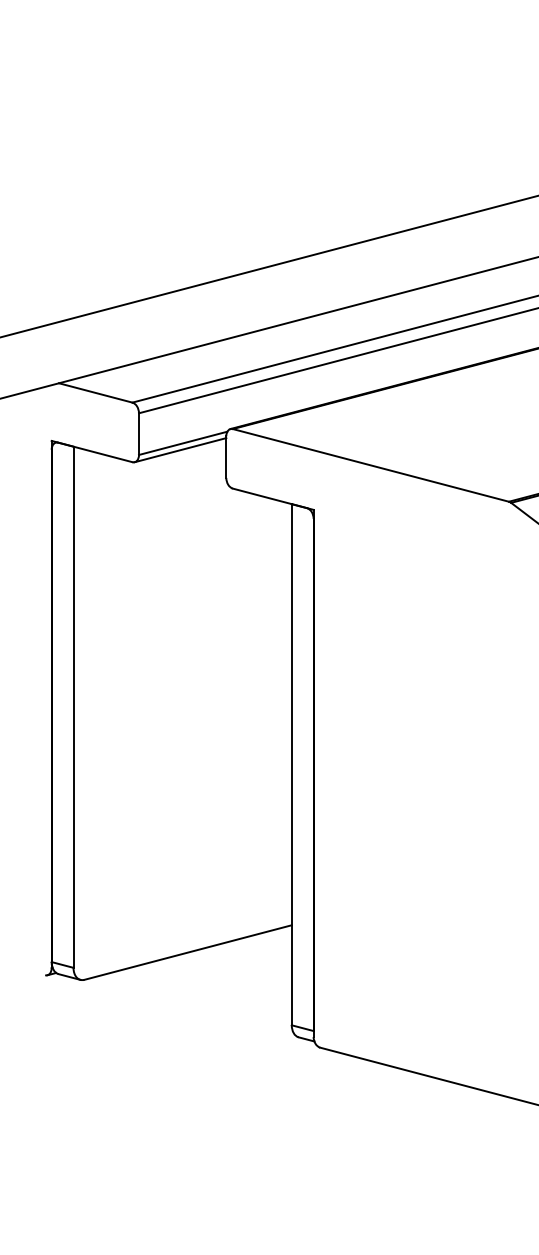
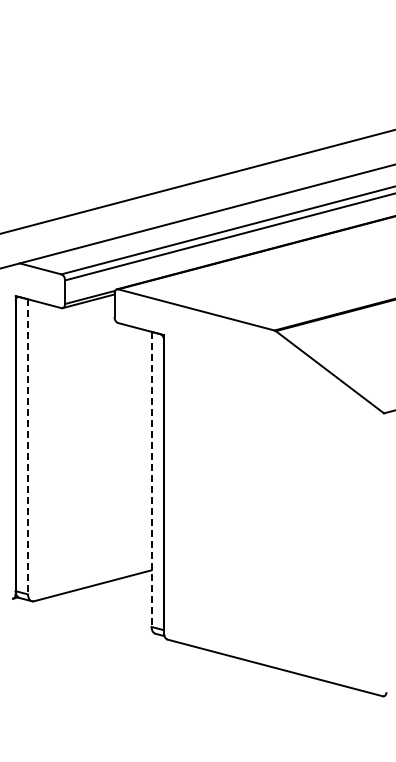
line: (74, 706) -> (28, 446), solid -> dashed
line: (291, 764) -> (151, 479), solid -> dashed

